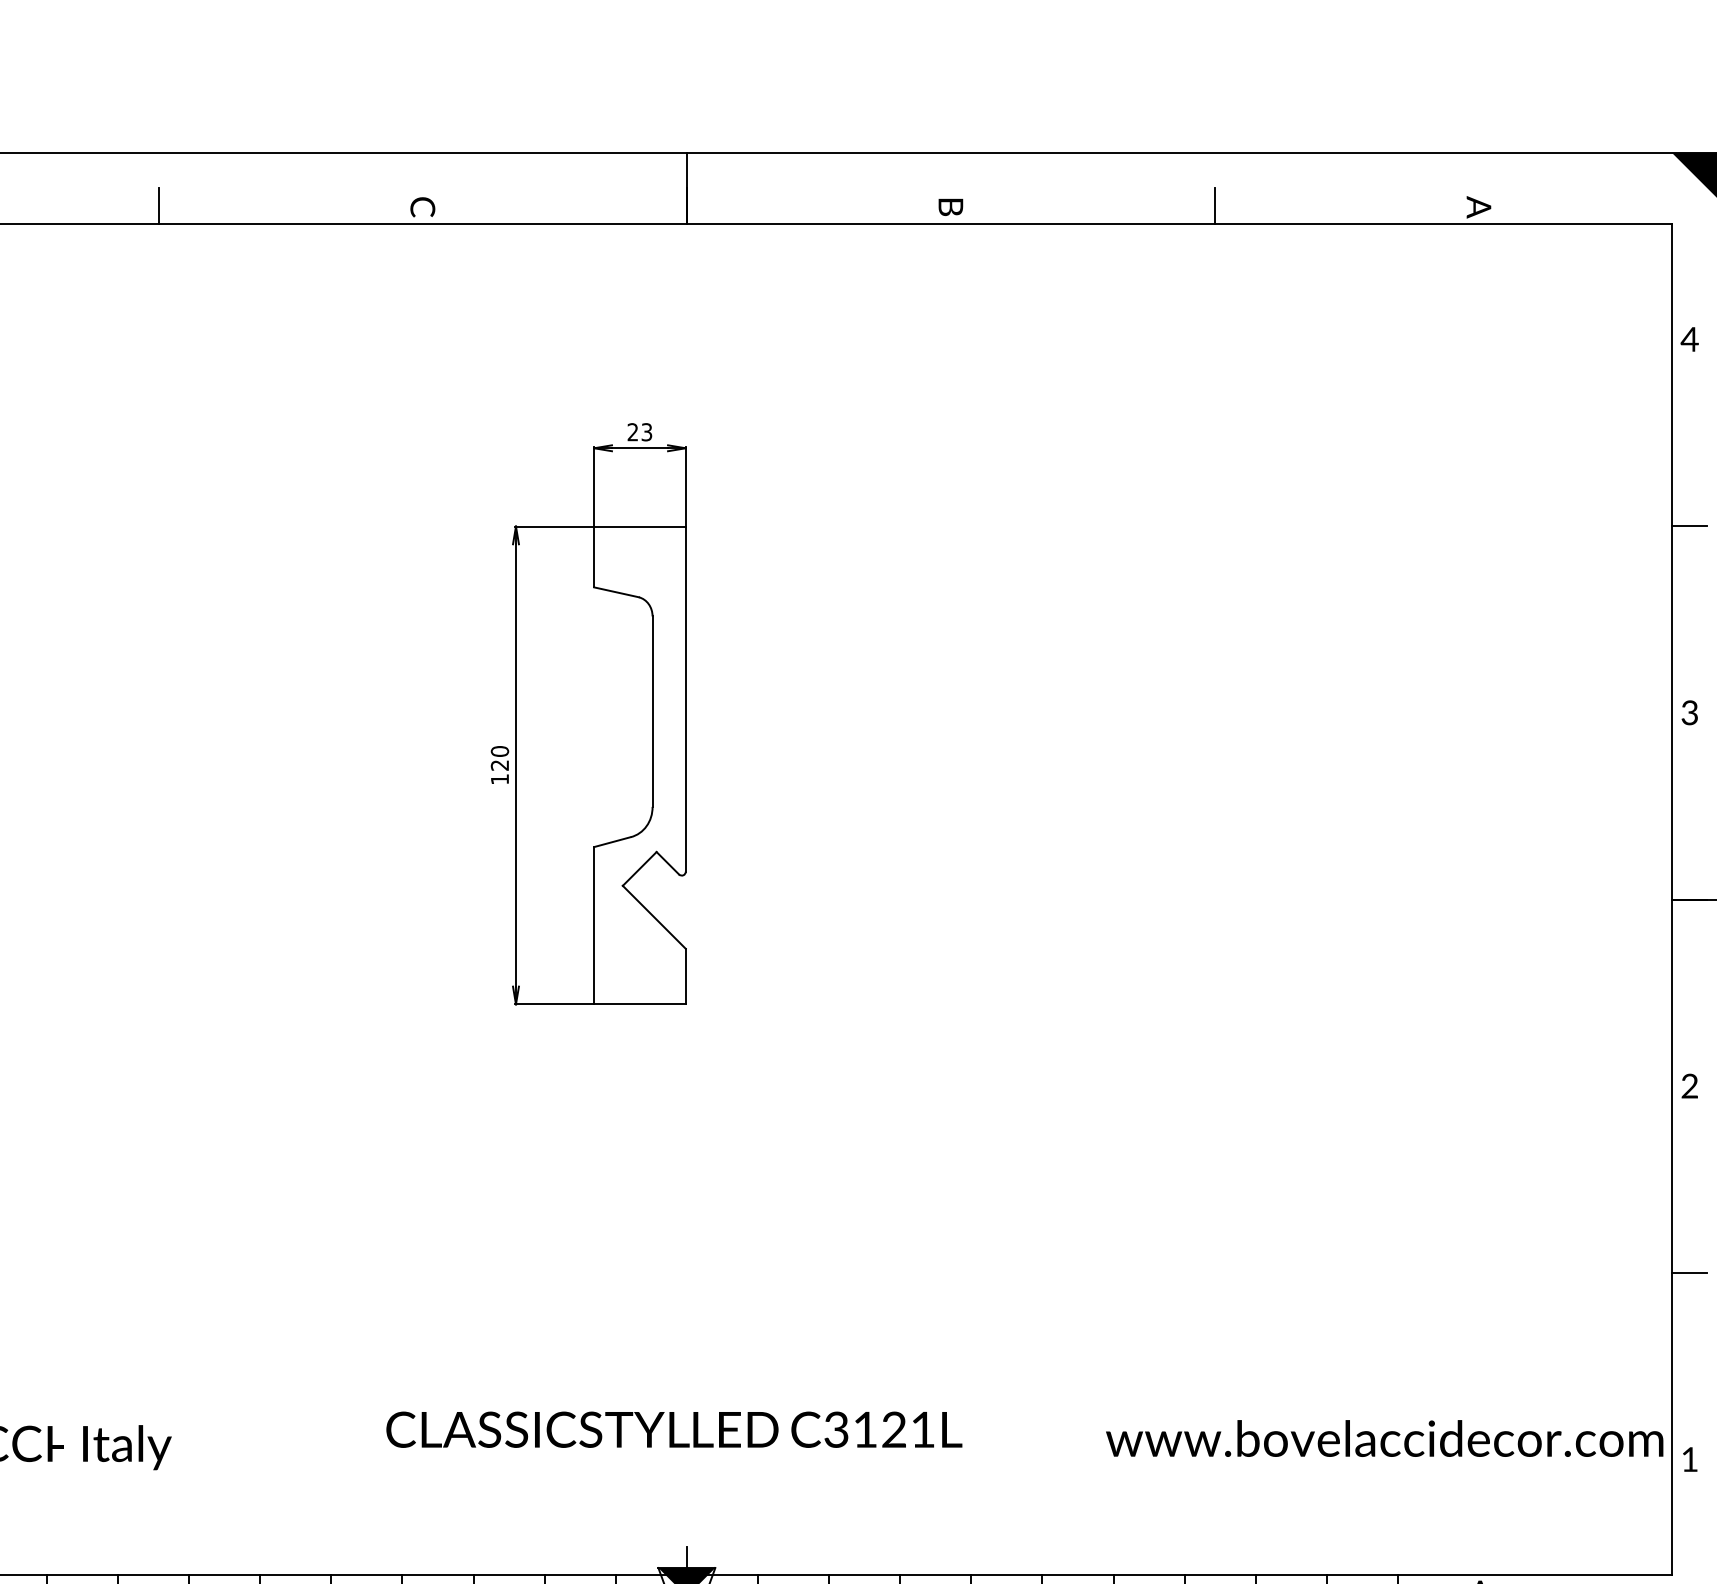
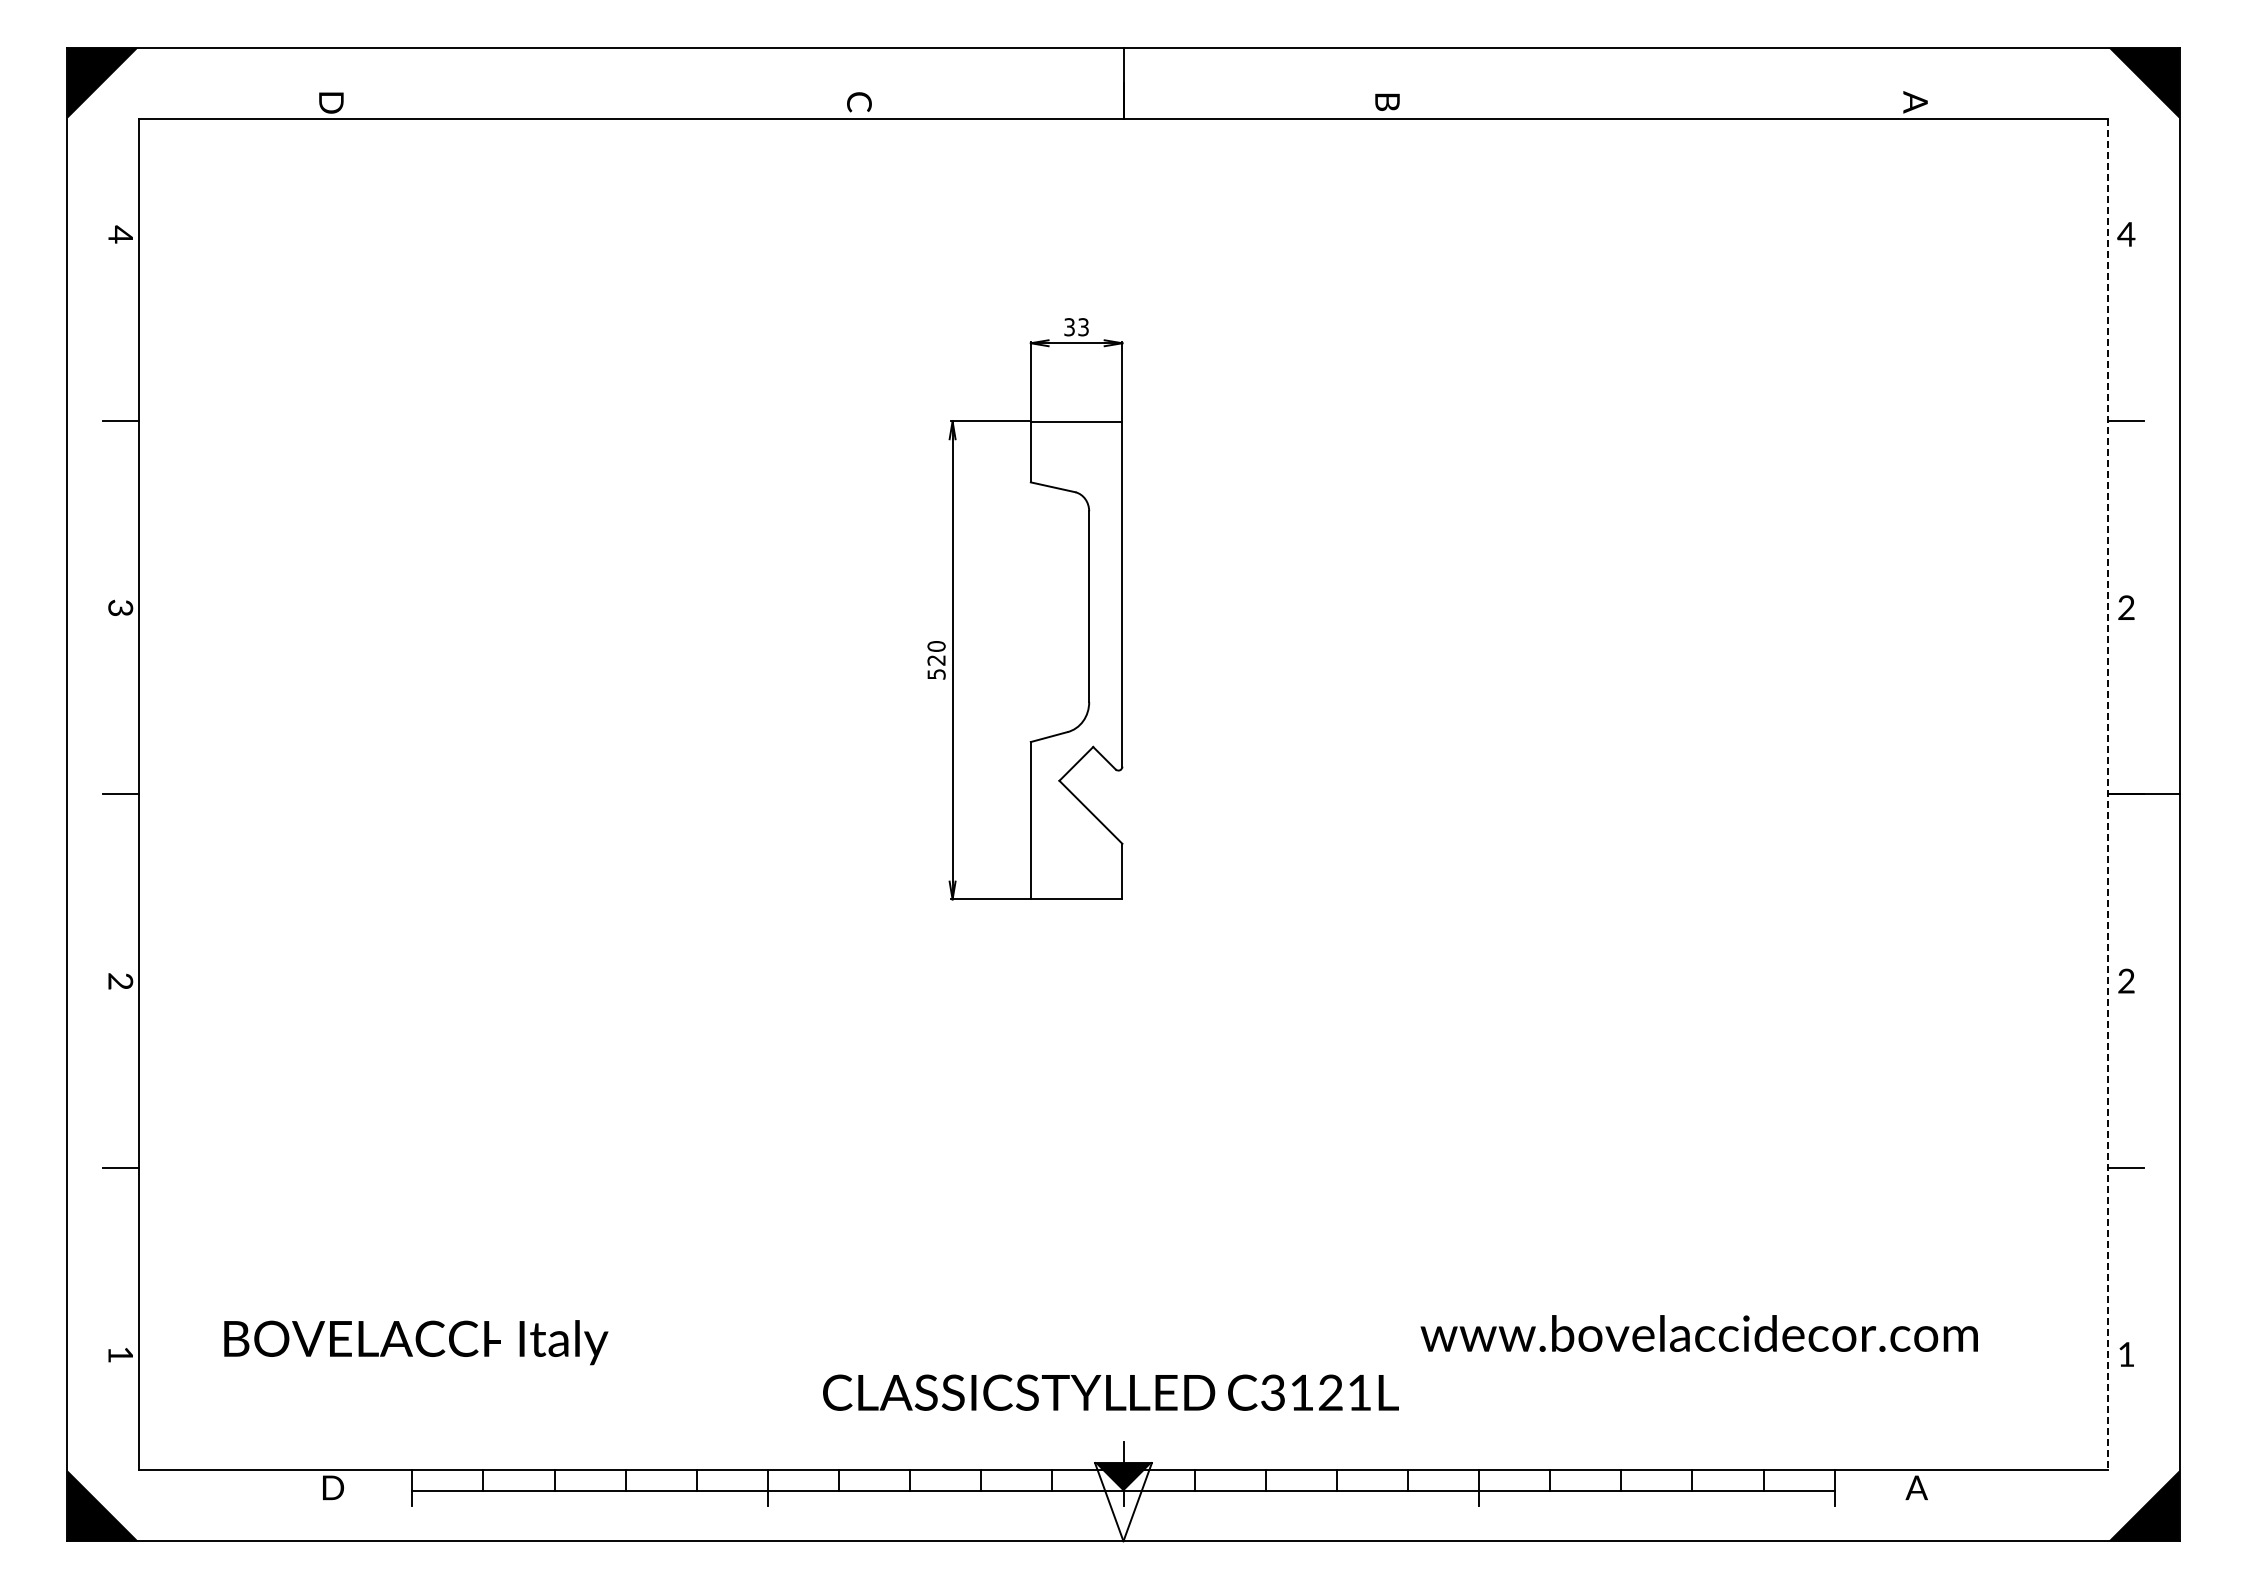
line: (158, 205) -> (595, 100), removed
line: (1214, 205) -> (1651, 100), removed
text: (632, 432) -> (1069, 327), 23 -> 33
text: (1689, 713) -> (2126, 608), 3 -> 2
text: (499, 779) -> (936, 674), 120 -> 520
line: (1671, 899) -> (2108, 794), solid -> dashed
text: (673, 1429) -> (1110, 1392), moved
text: (1383, 1438) -> (1698, 1333), moved

